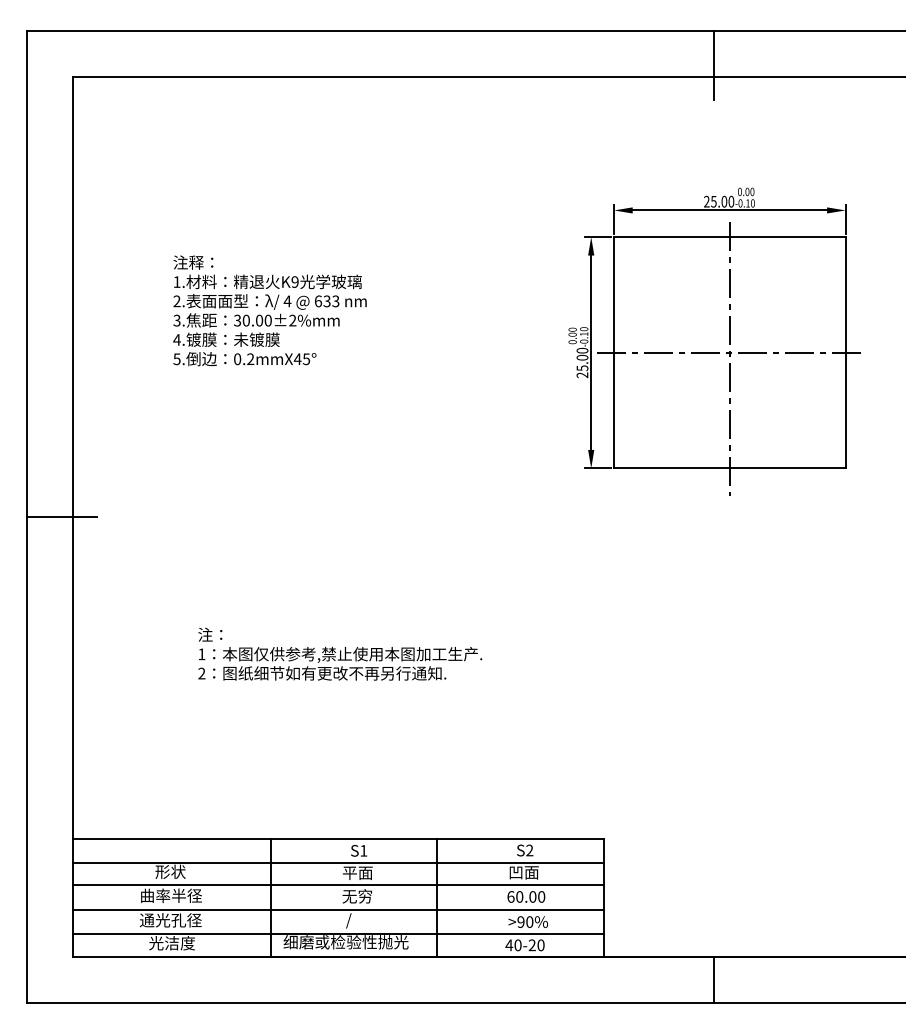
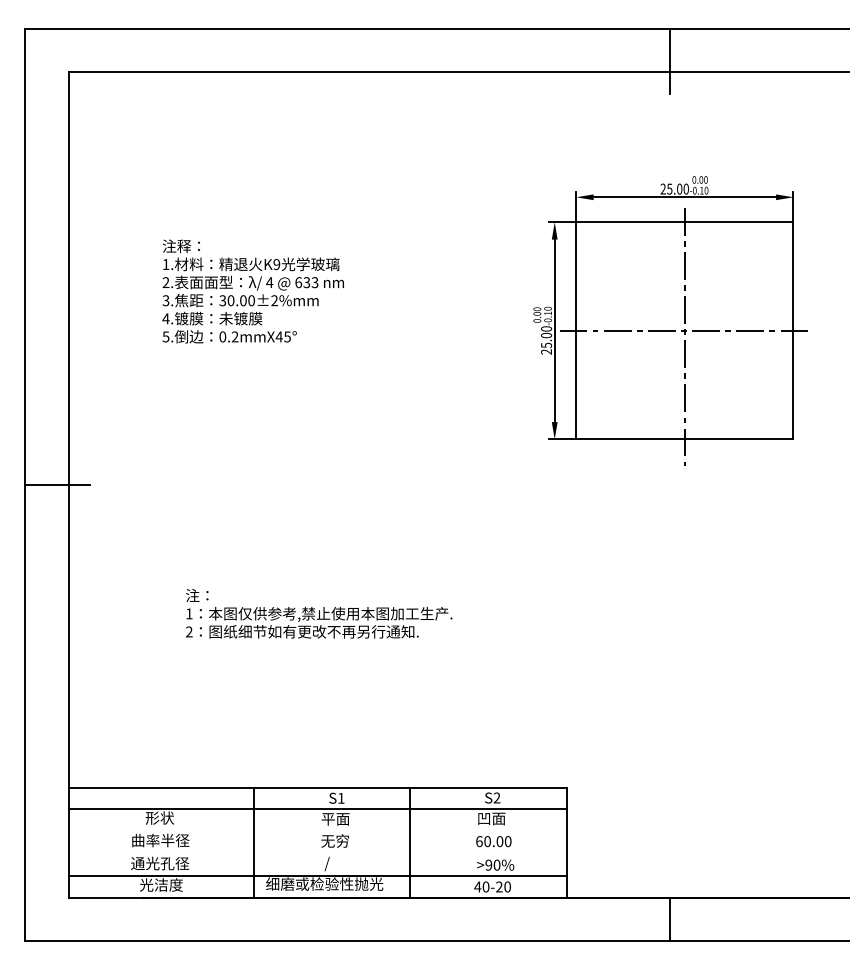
line: (338, 885) -> (317, 830), removed
line: (338, 910) -> (317, 854), removed

